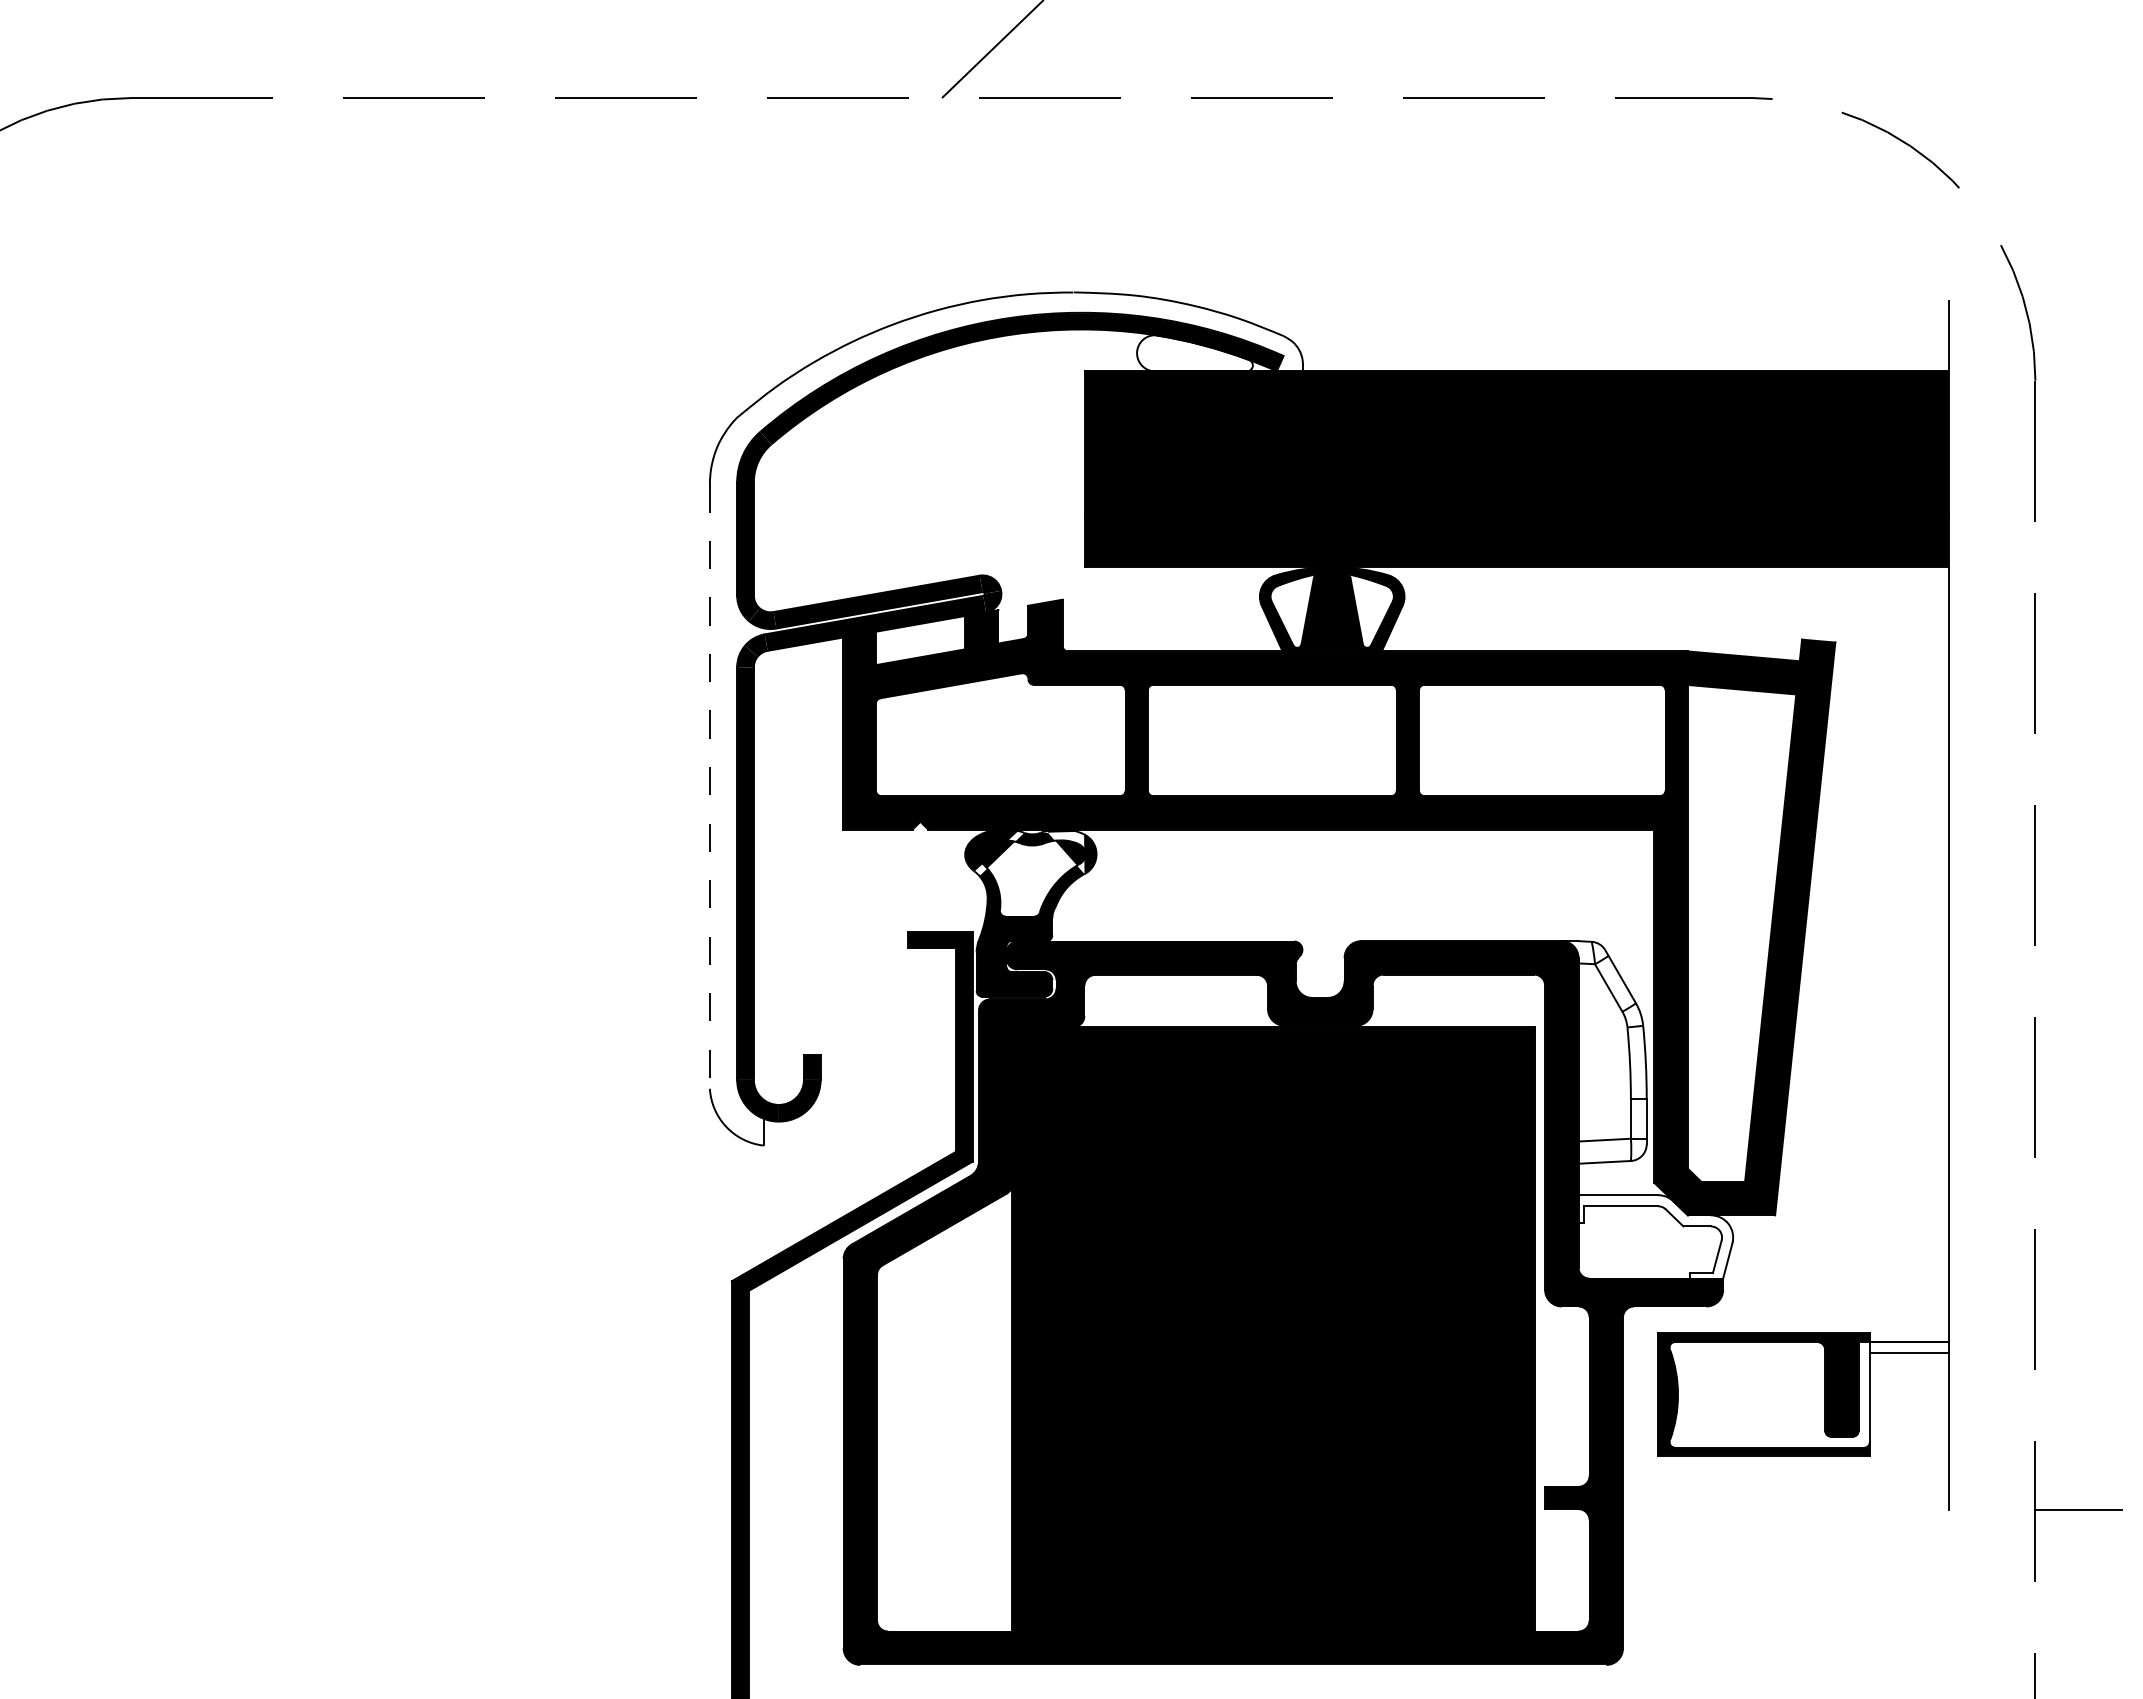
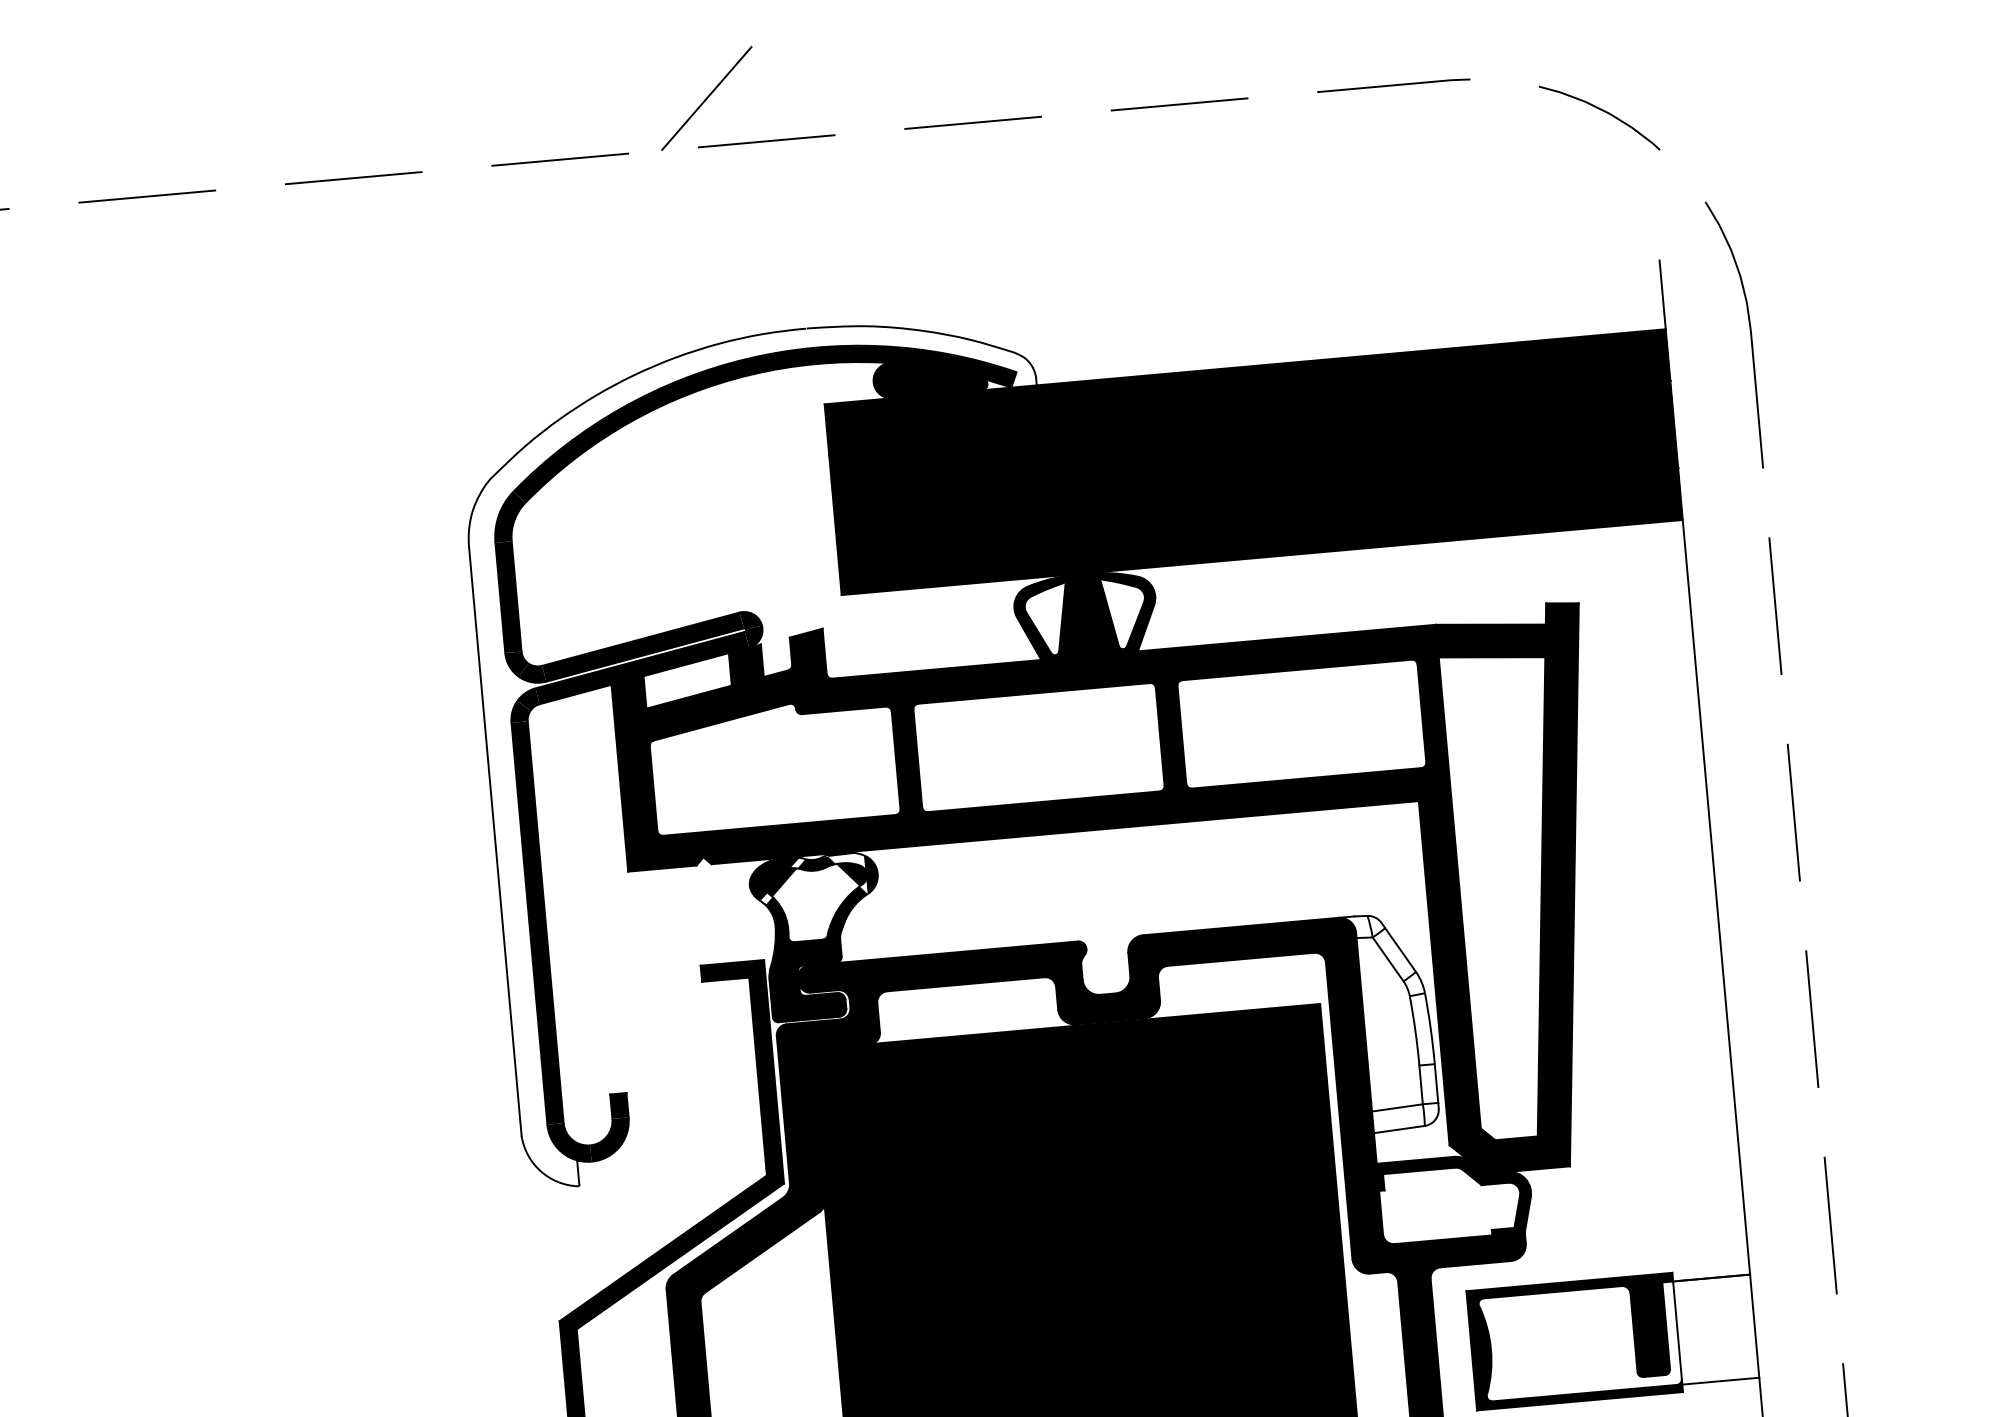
fill: (1194, 353) -> (929, 377), added
line: (709, 787) -> (495, 842), dashed -> solid
fill: (1655, 1236) -> (1455, 1197), added
line: (1908, 1352) -> (1719, 1380), moved

